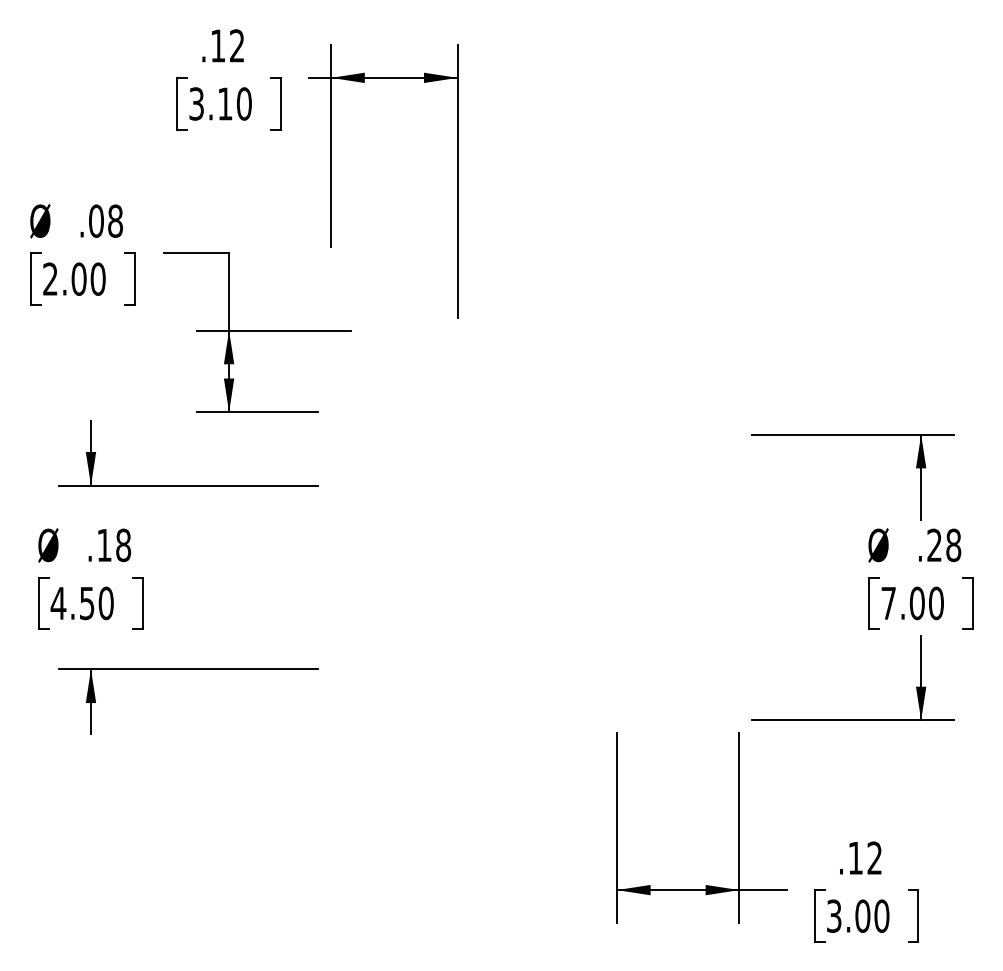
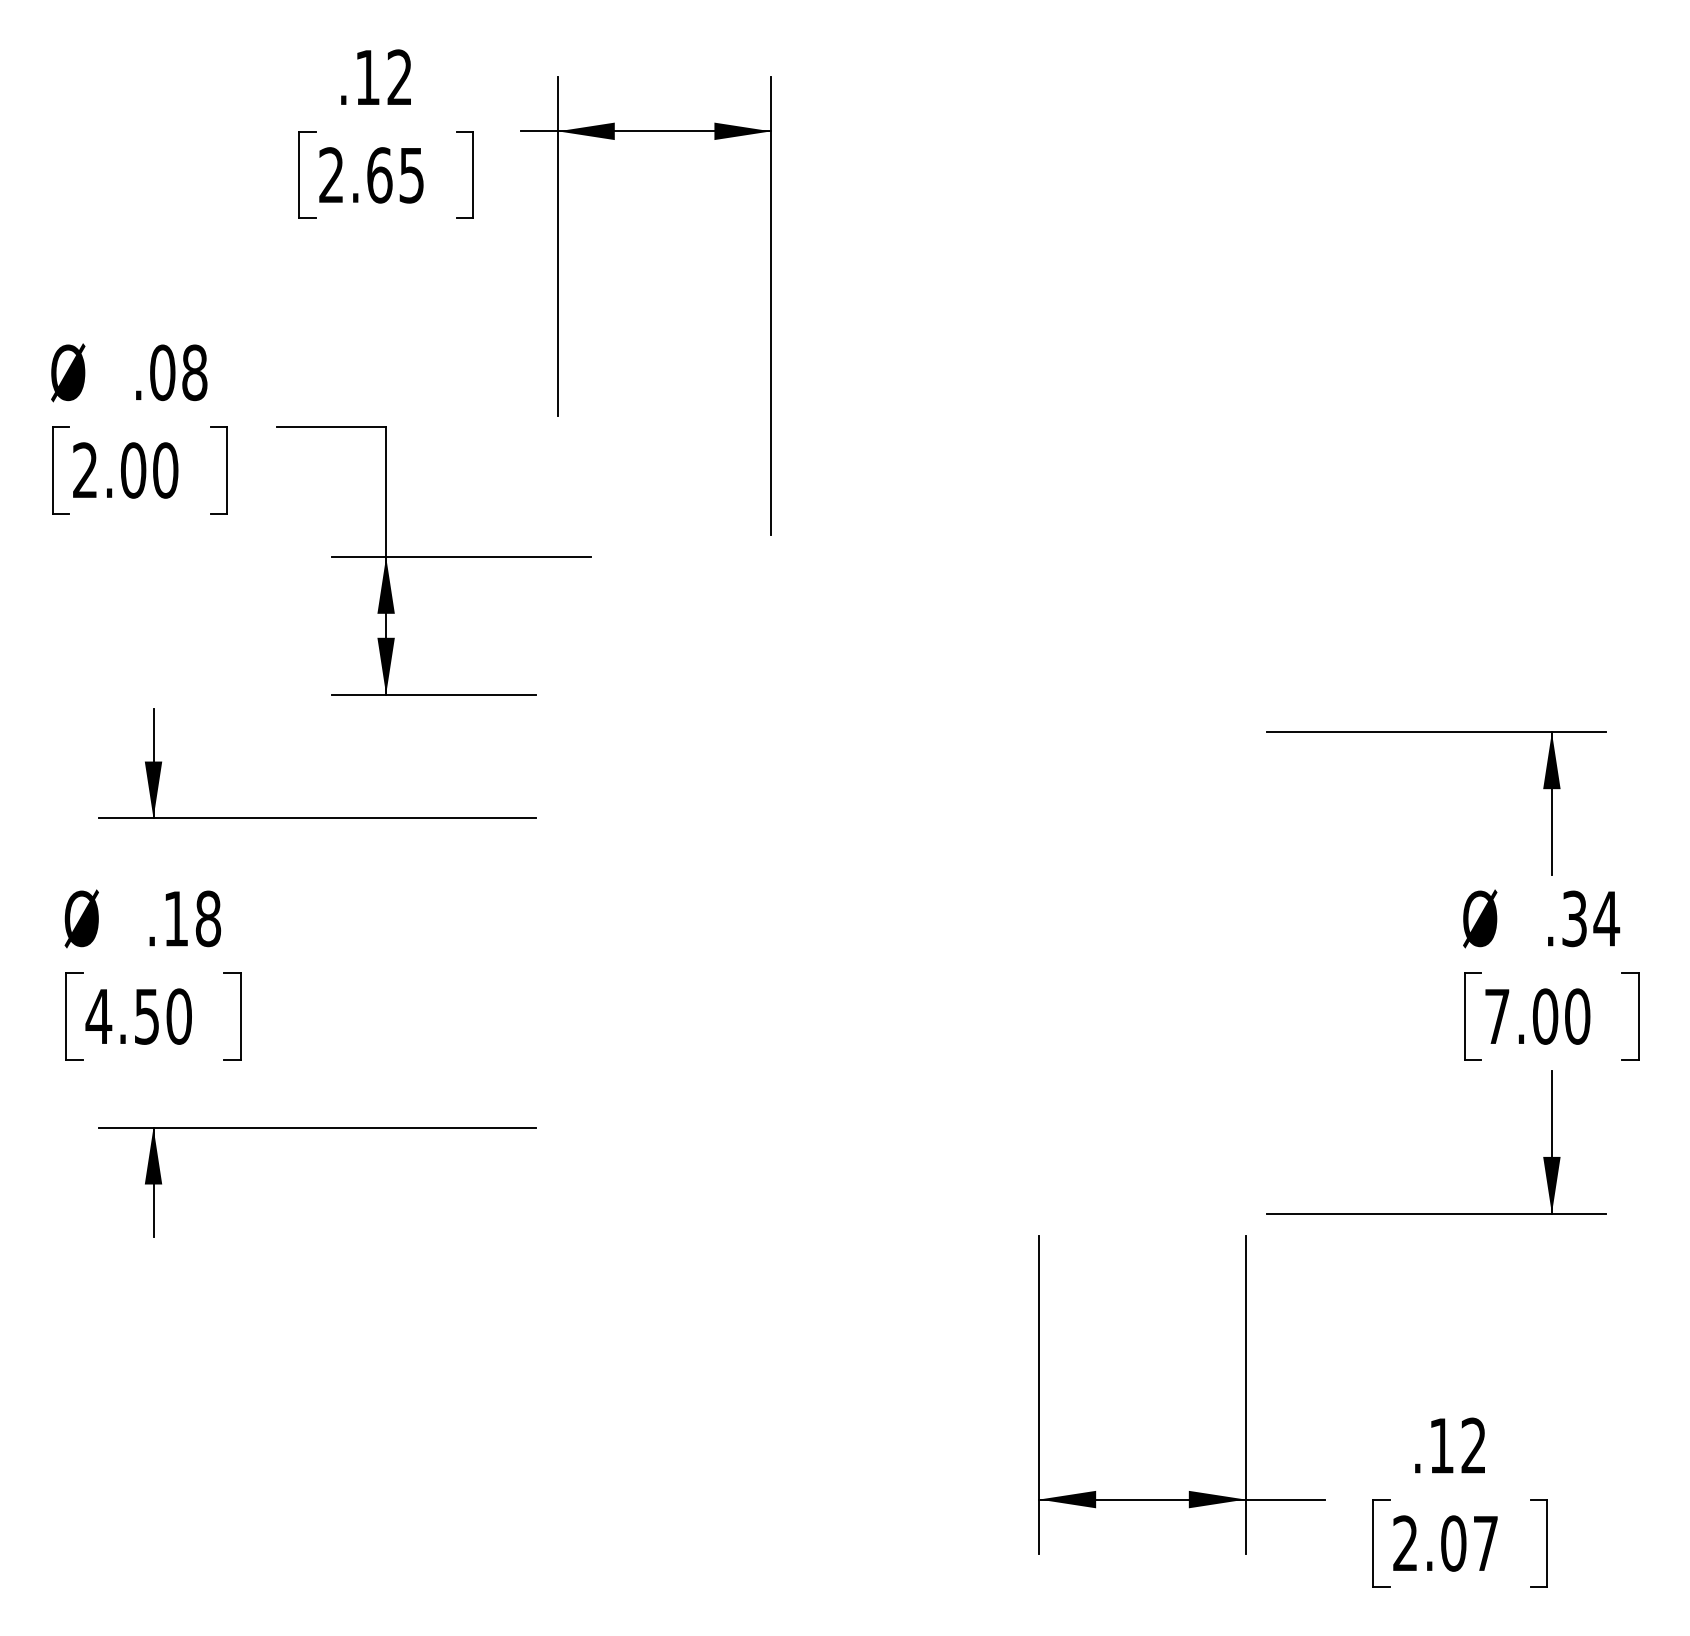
text: (220, 103) -> (371, 174), 3.10 -> 2.65
text: (944, 545) -> (1591, 919), .28 -> .34
text: (858, 915) -> (1446, 1542), 3.00 -> 2.07

